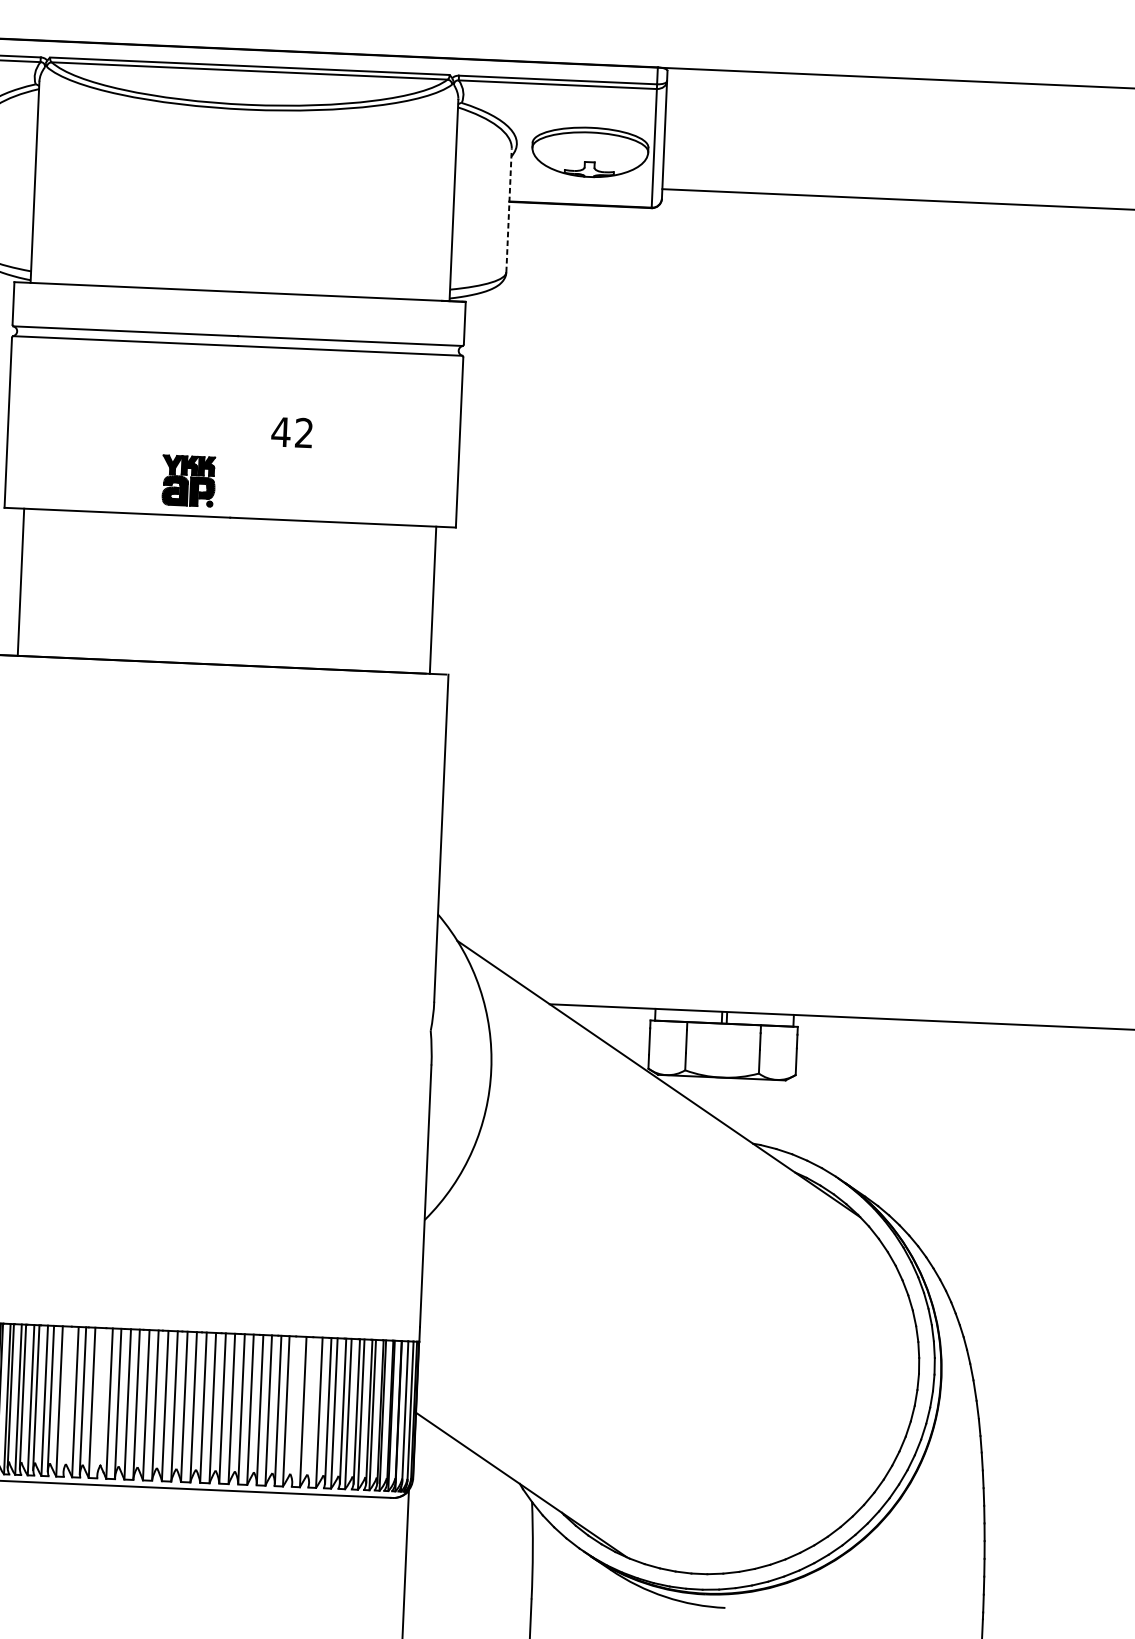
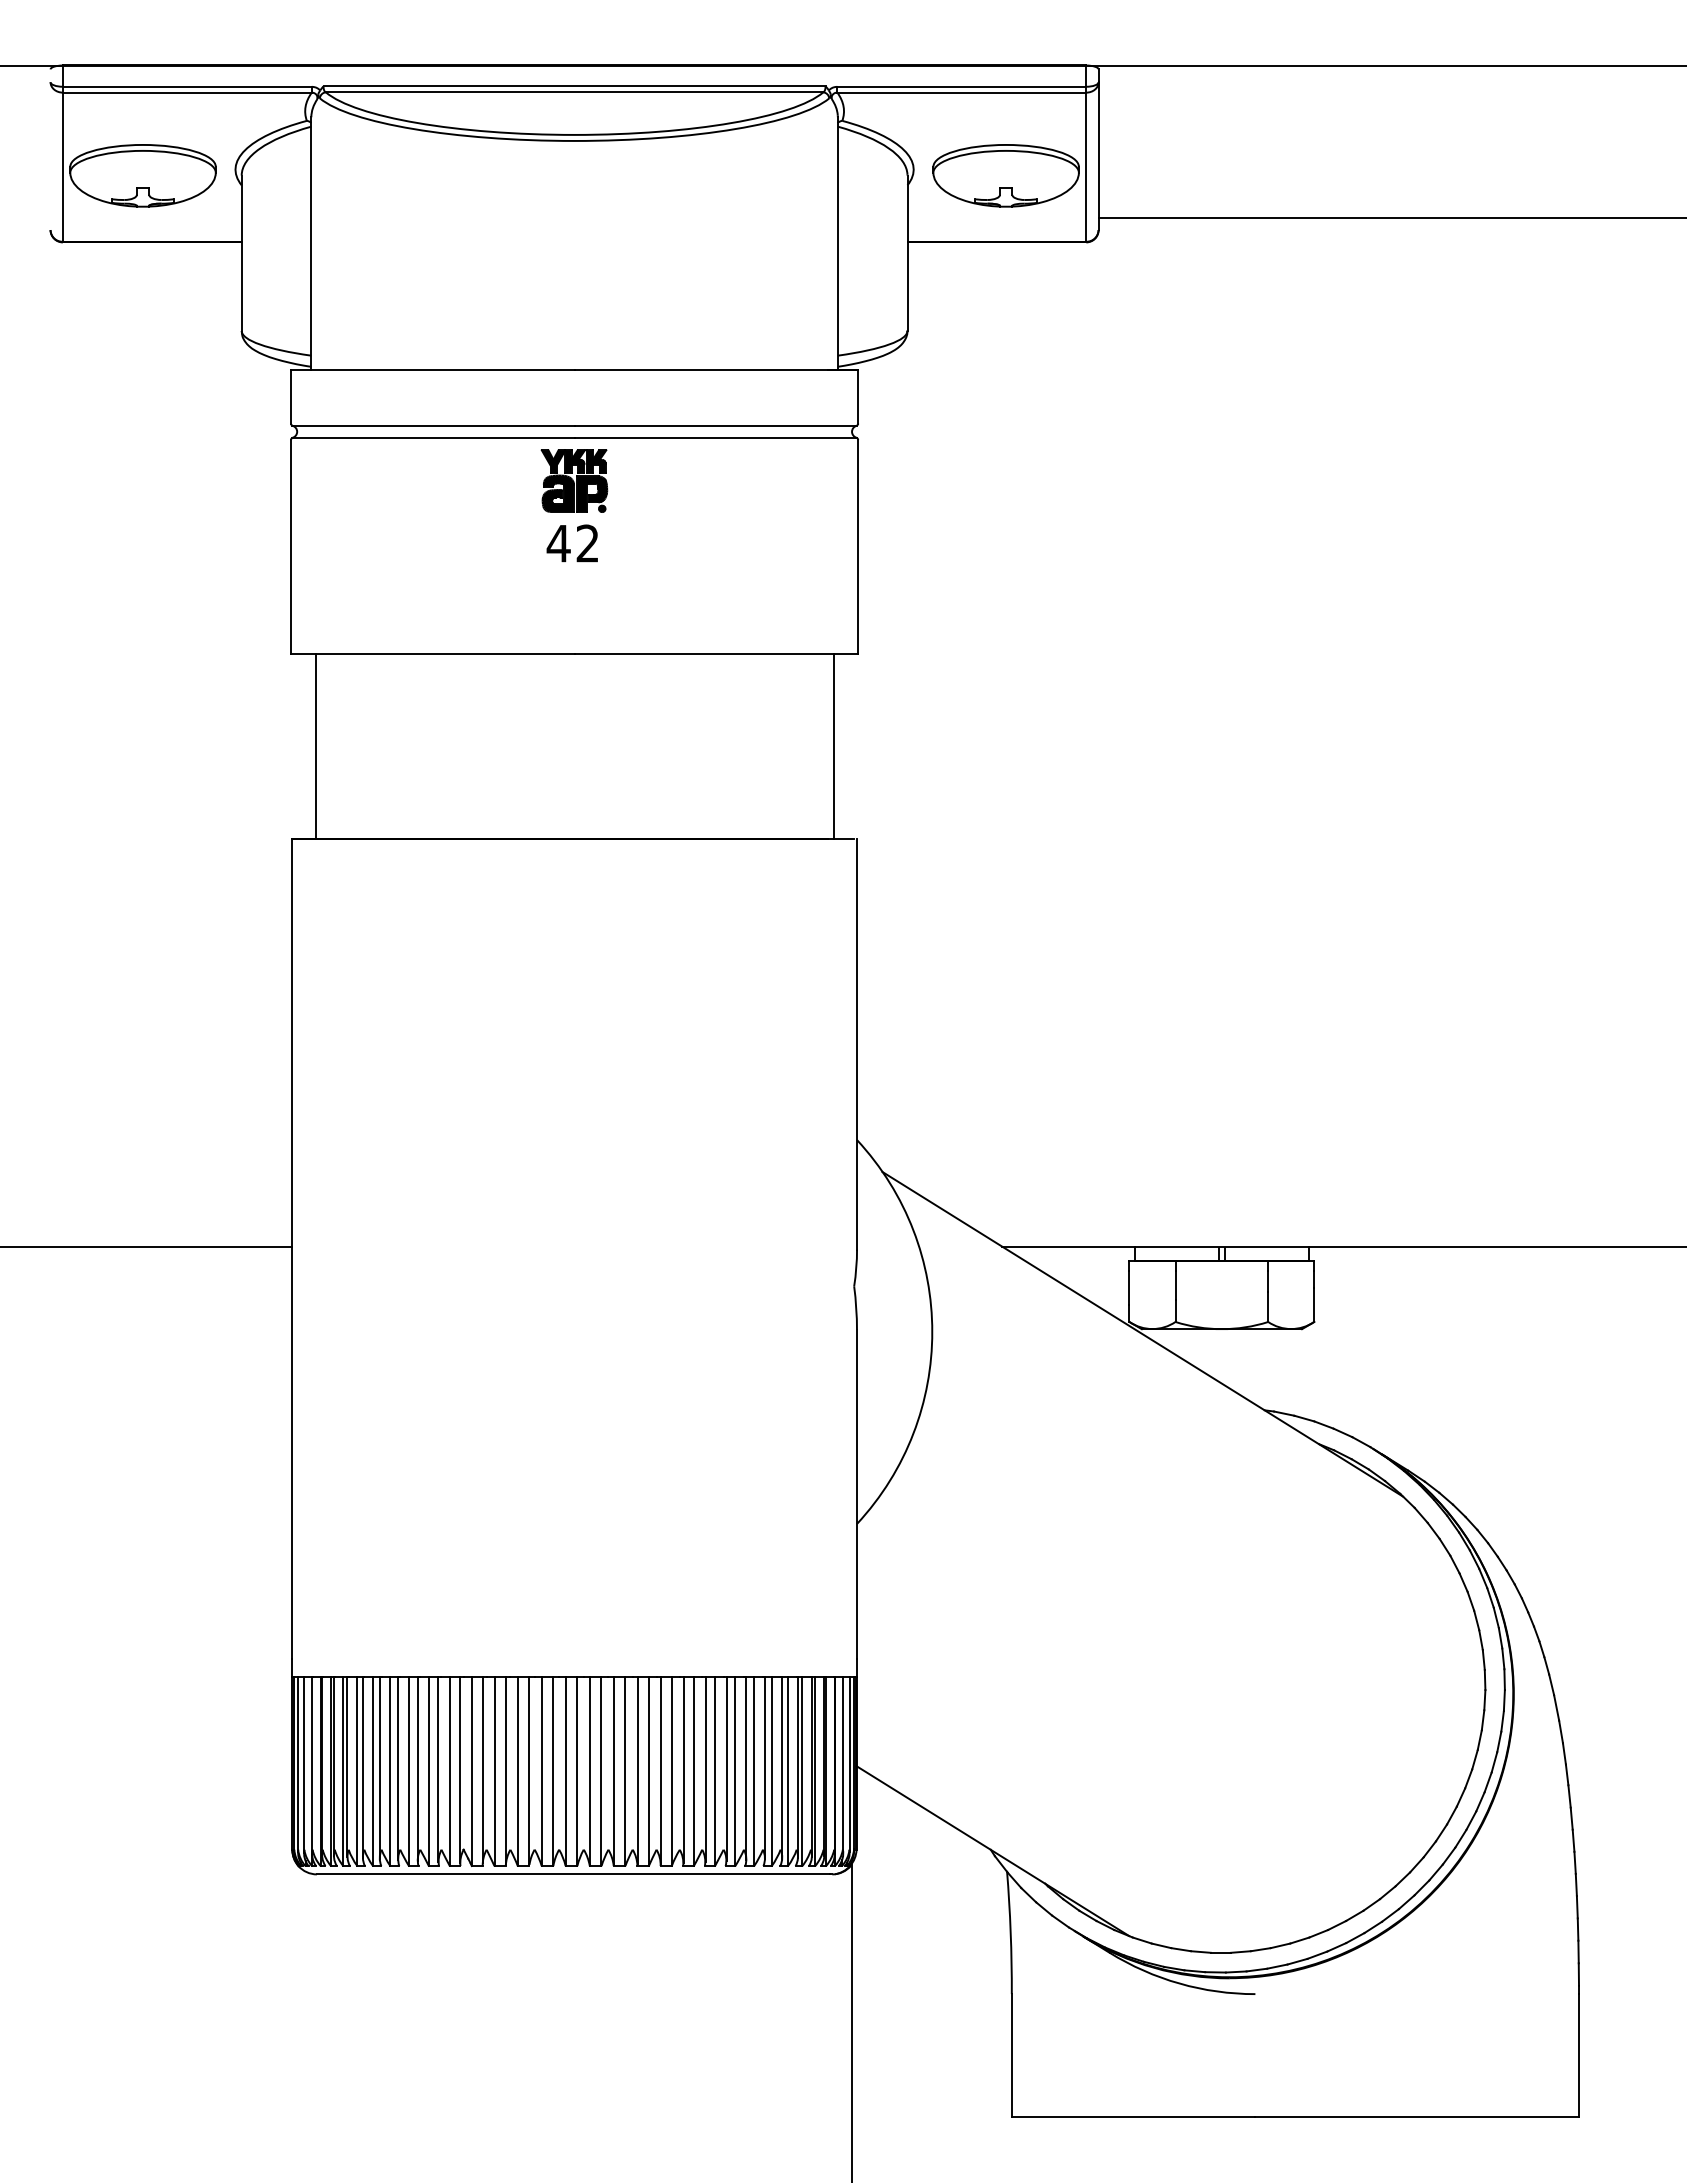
line: (509, 210) -> (907, 253), dashed -> solid
text: (291, 432) -> (571, 543), moved
part: (188, 480) -> (574, 480), moved
line: (66, 1399) -> (417, 1768), added
line: (99, 1401) -> (459, 1769), added
line: (295, 1410) -> (705, 1769), added
line: (312, 1410) -> (726, 1769), added

